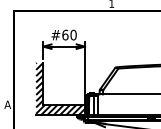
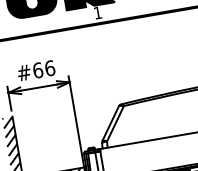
text: (73, 34) -> (49, 67), #60 -> #66

